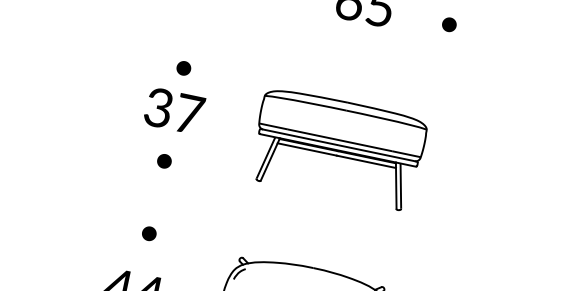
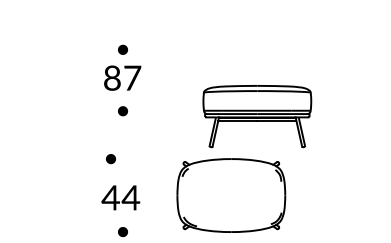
text: (158, 108) -> (112, 78), 37 -> 87
part: (338, 149) -> (257, 116), moved
part: (148, 234) -> (110, 159), moved

